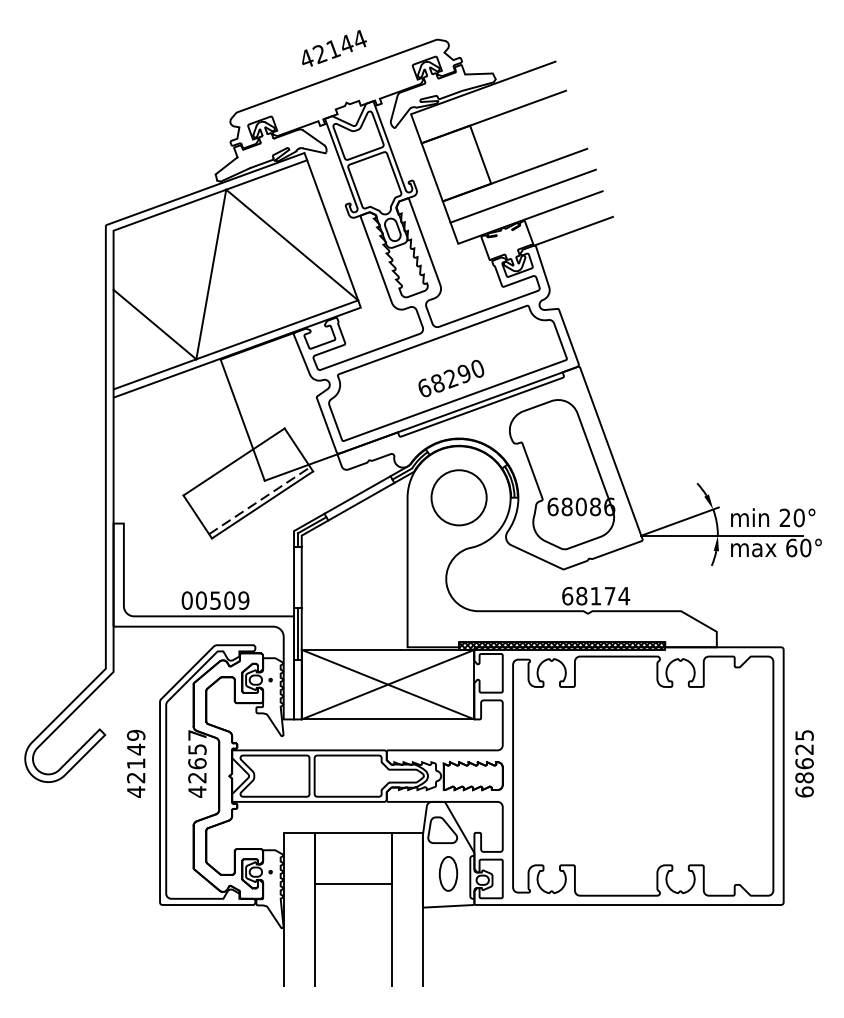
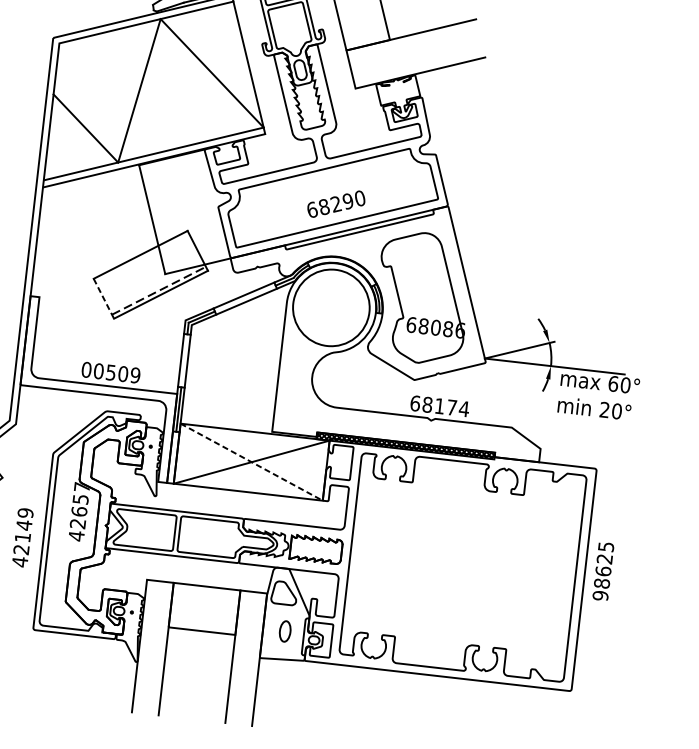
line: (522, 195) -> (415, 53), removed
line: (573, 230) -> (456, 88), removed
circle: (458, 497) -> (330, 307), size x1.6
line: (197, 516) -> (103, 298), solid -> dashed
text: (773, 517) -> (594, 408), moved
line: (388, 684) -> (252, 462), solid -> dashed
text: (136, 763) -> (23, 537), moved
text: (804, 791) -> (600, 595), 68625 -> 98625
part: (448, 873) -> (285, 631), size x0.7

